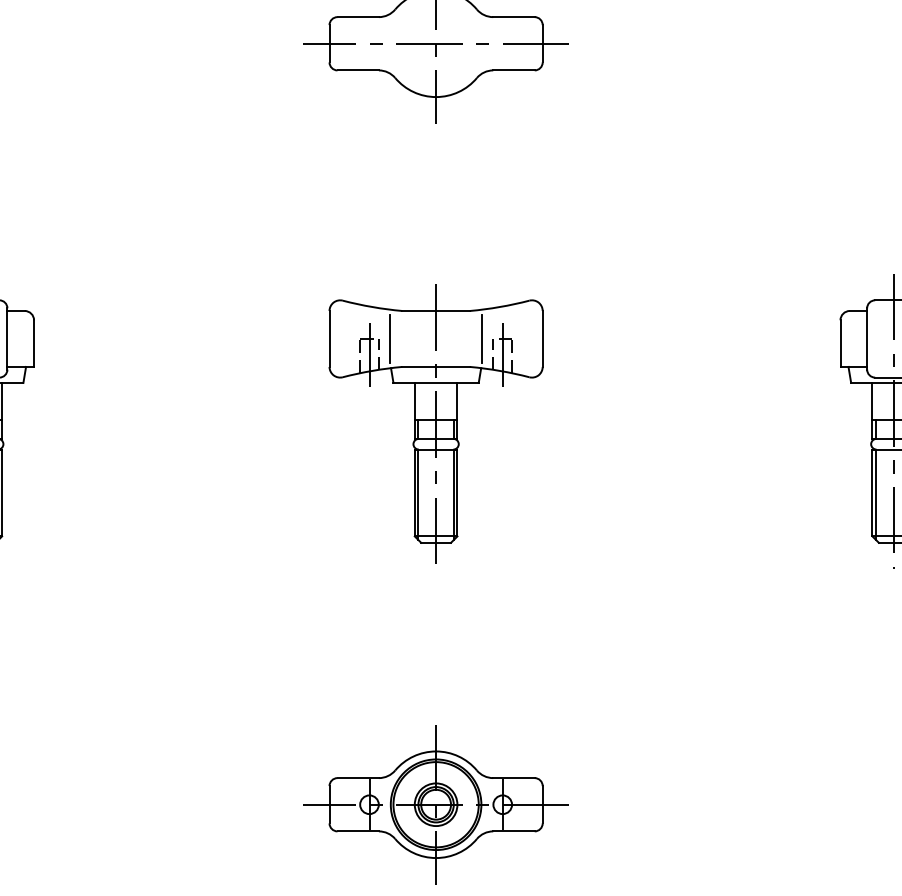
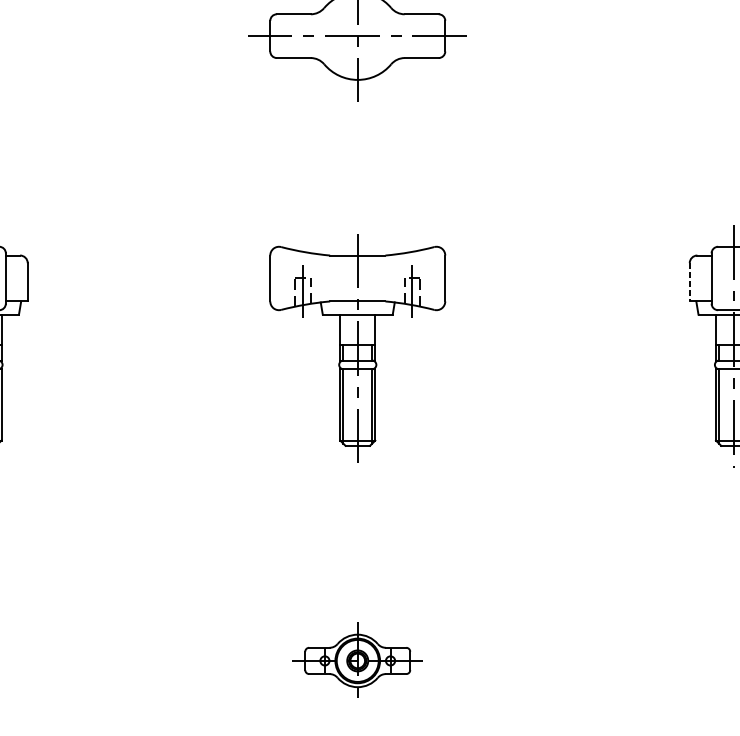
line: (389, 338) -> (319, 278), removed
line: (482, 338) -> (395, 278), removed
line: (840, 344) -> (689, 283), solid -> dashed
part: (435, 804) -> (357, 660), size x0.6

